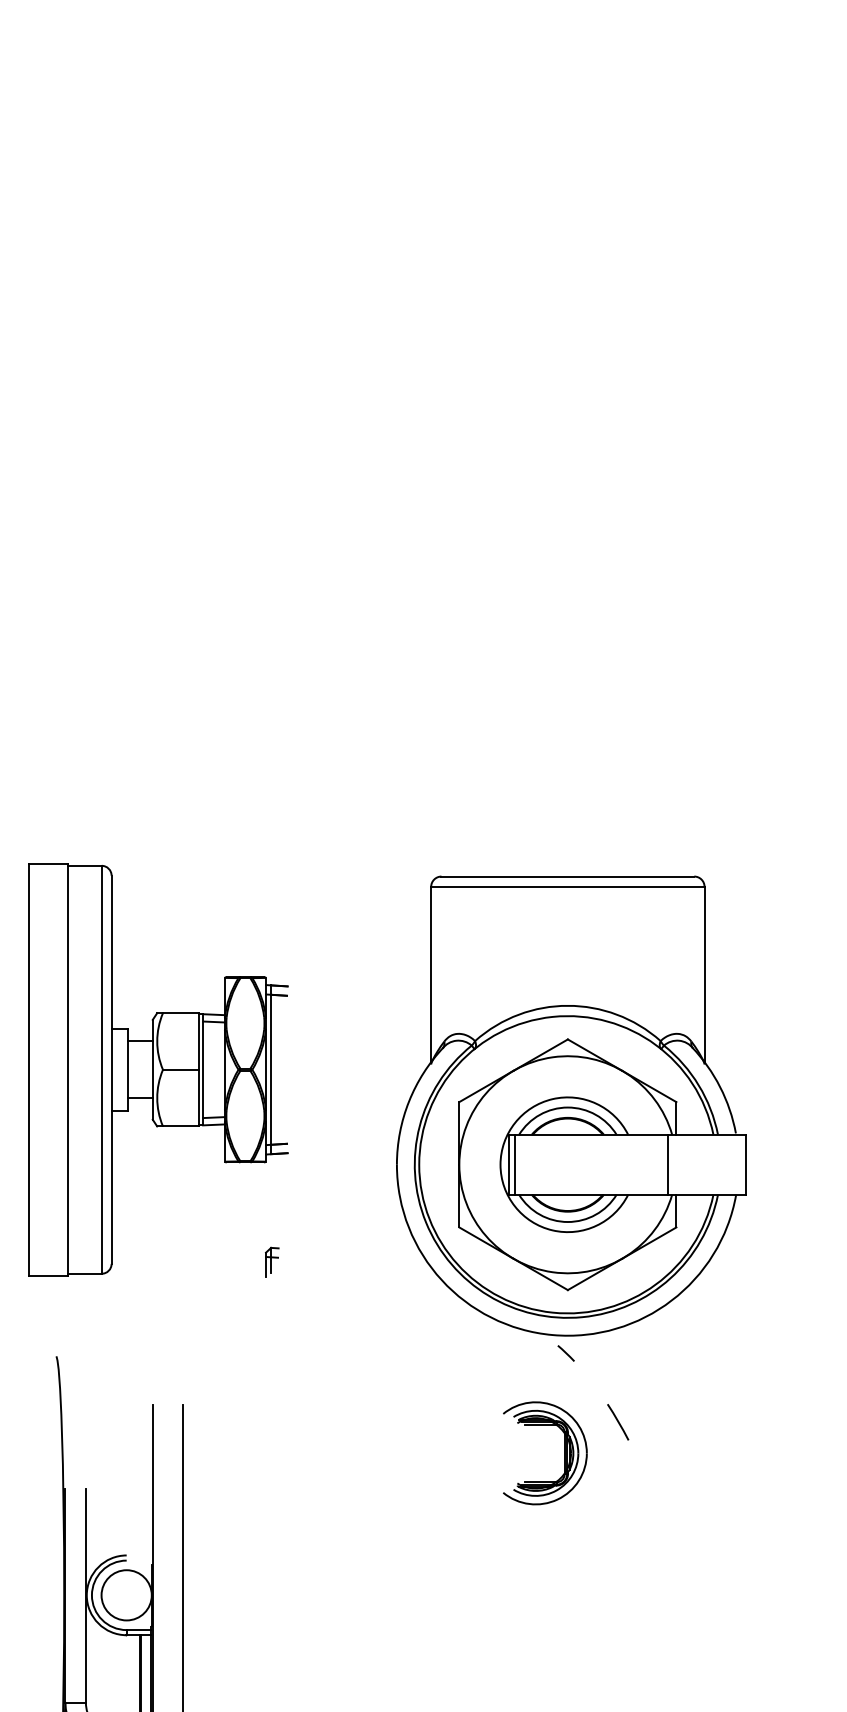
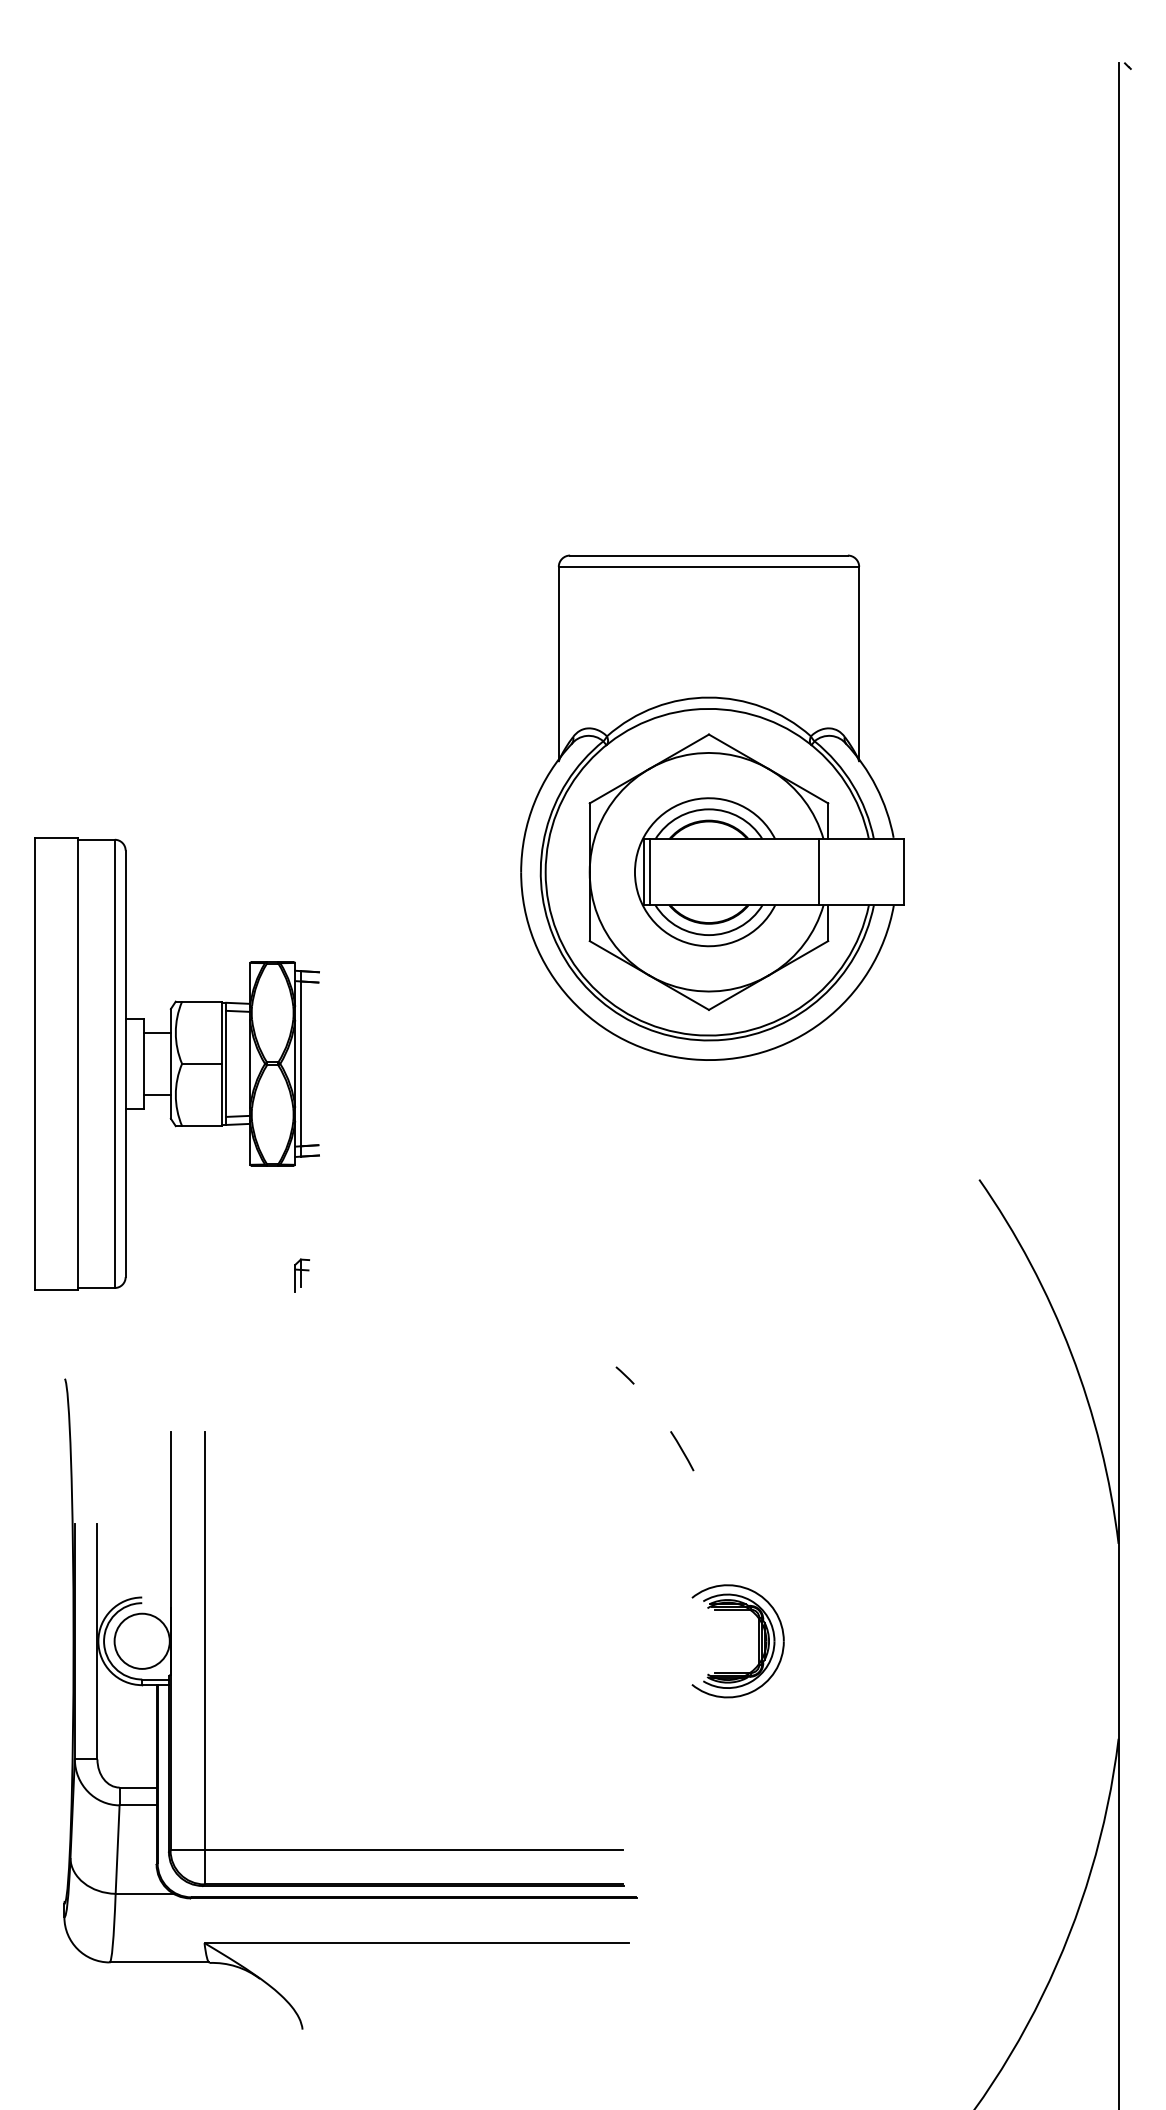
part: (571, 1105) -> (712, 807), moved
part: (563, 1453) -> (758, 1641), moved

